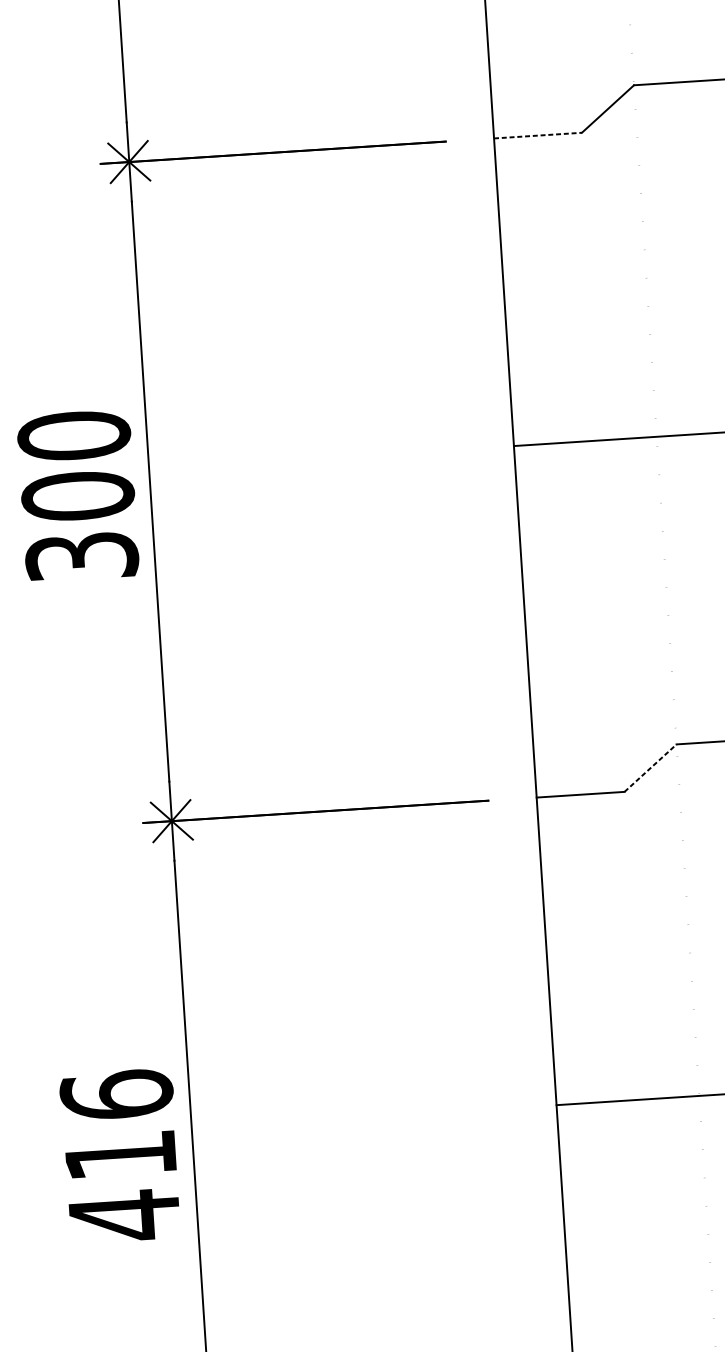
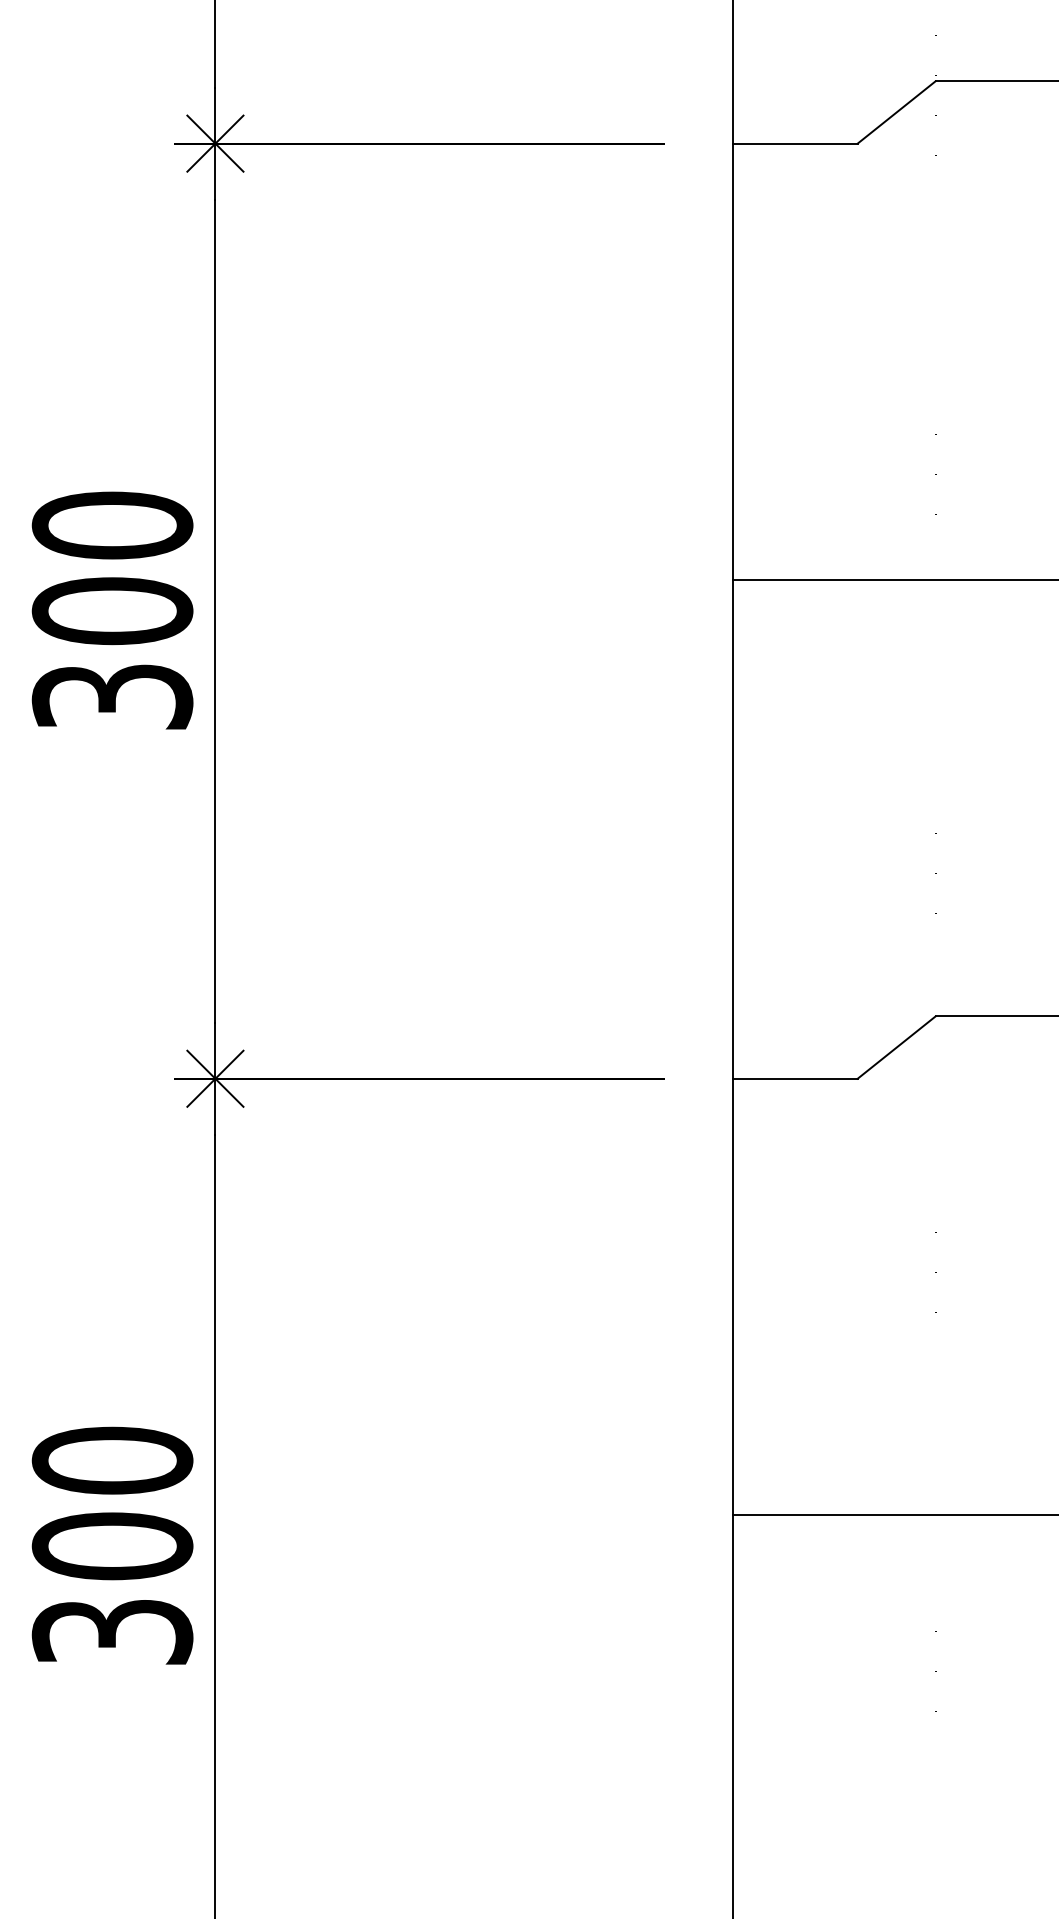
line: (538, 135) -> (795, 143), dashed -> solid
line: (650, 768) -> (896, 1047), dashed -> solid
text: (120, 1156) -> (112, 1547), 416 -> 300

